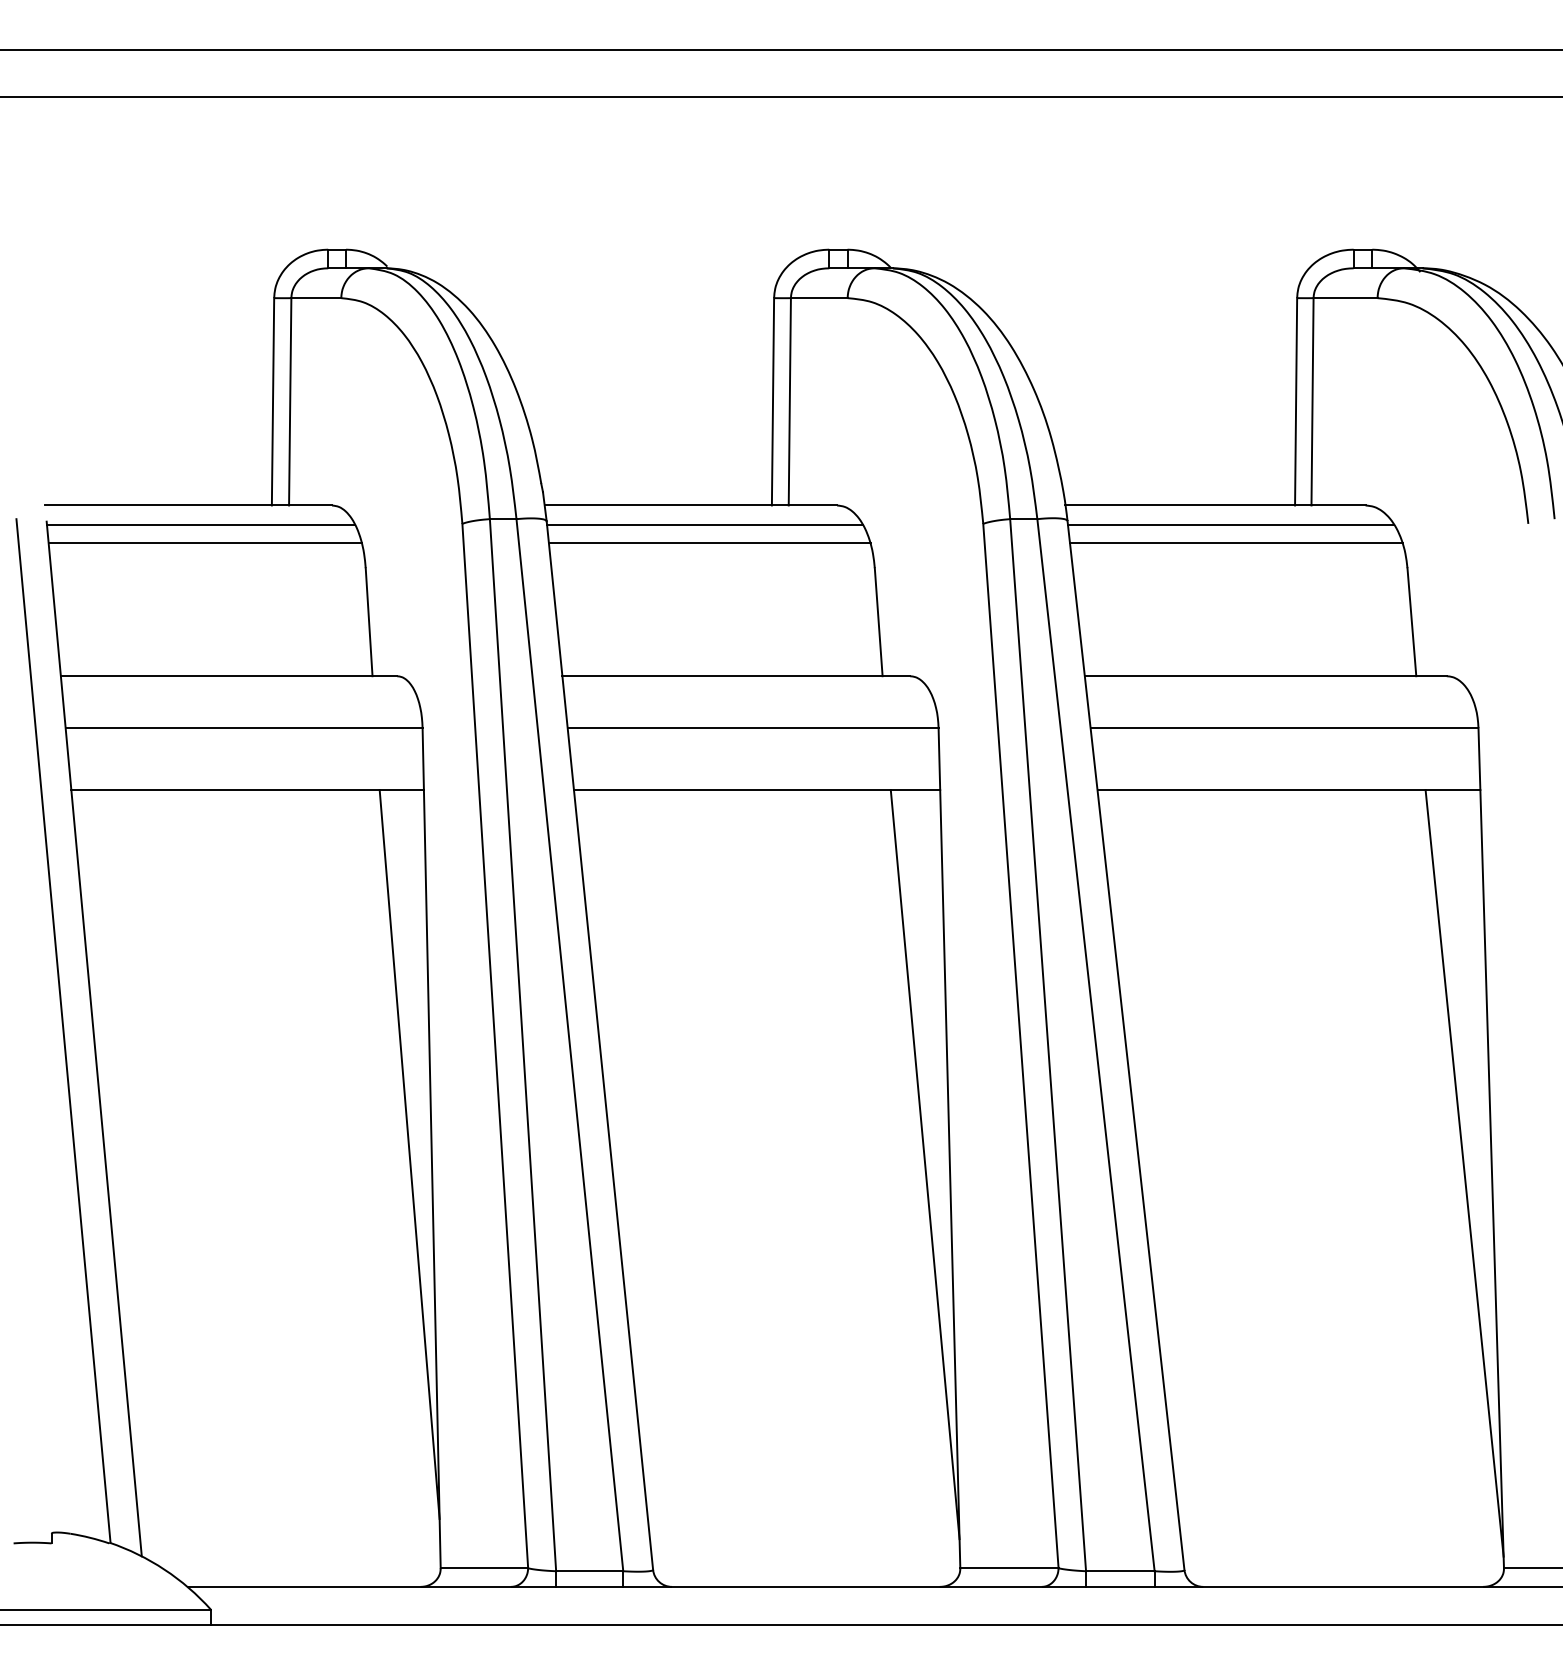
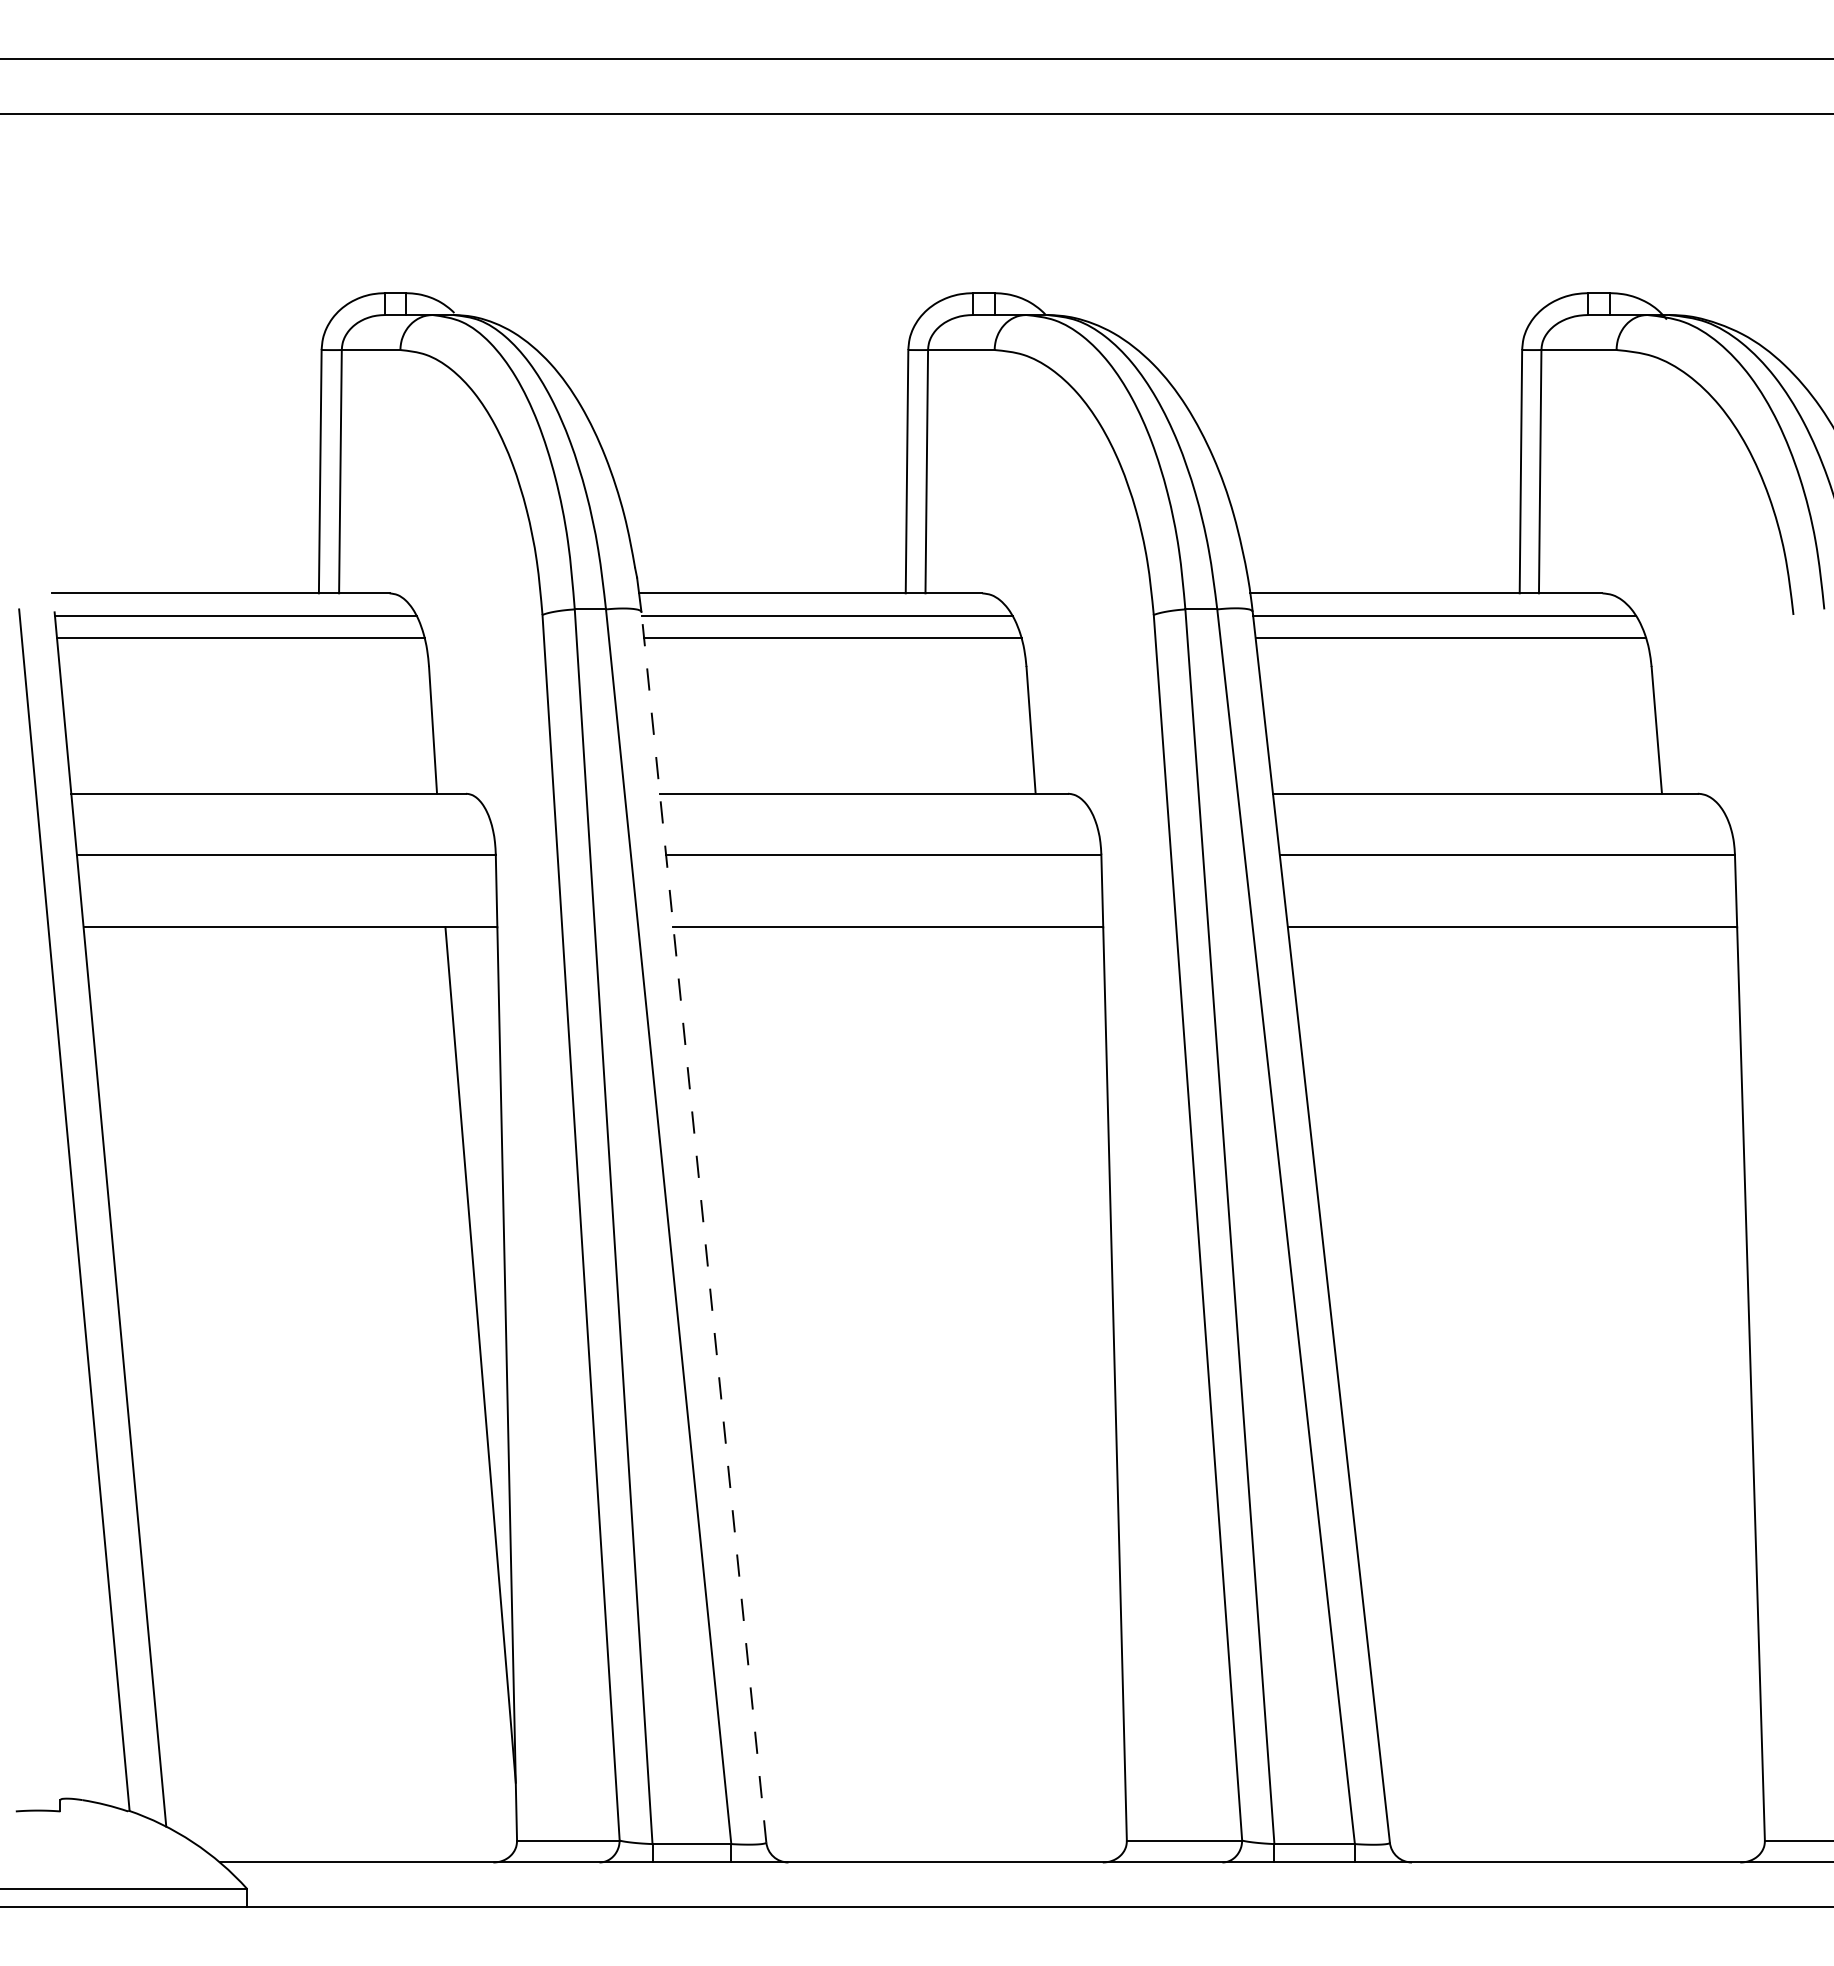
line: (599, 1044) -> (703, 1226), solid -> dashed
line: (925, 1164) -> (1085, 1366), removed
line: (1464, 1172) -> (1718, 1376), removed

